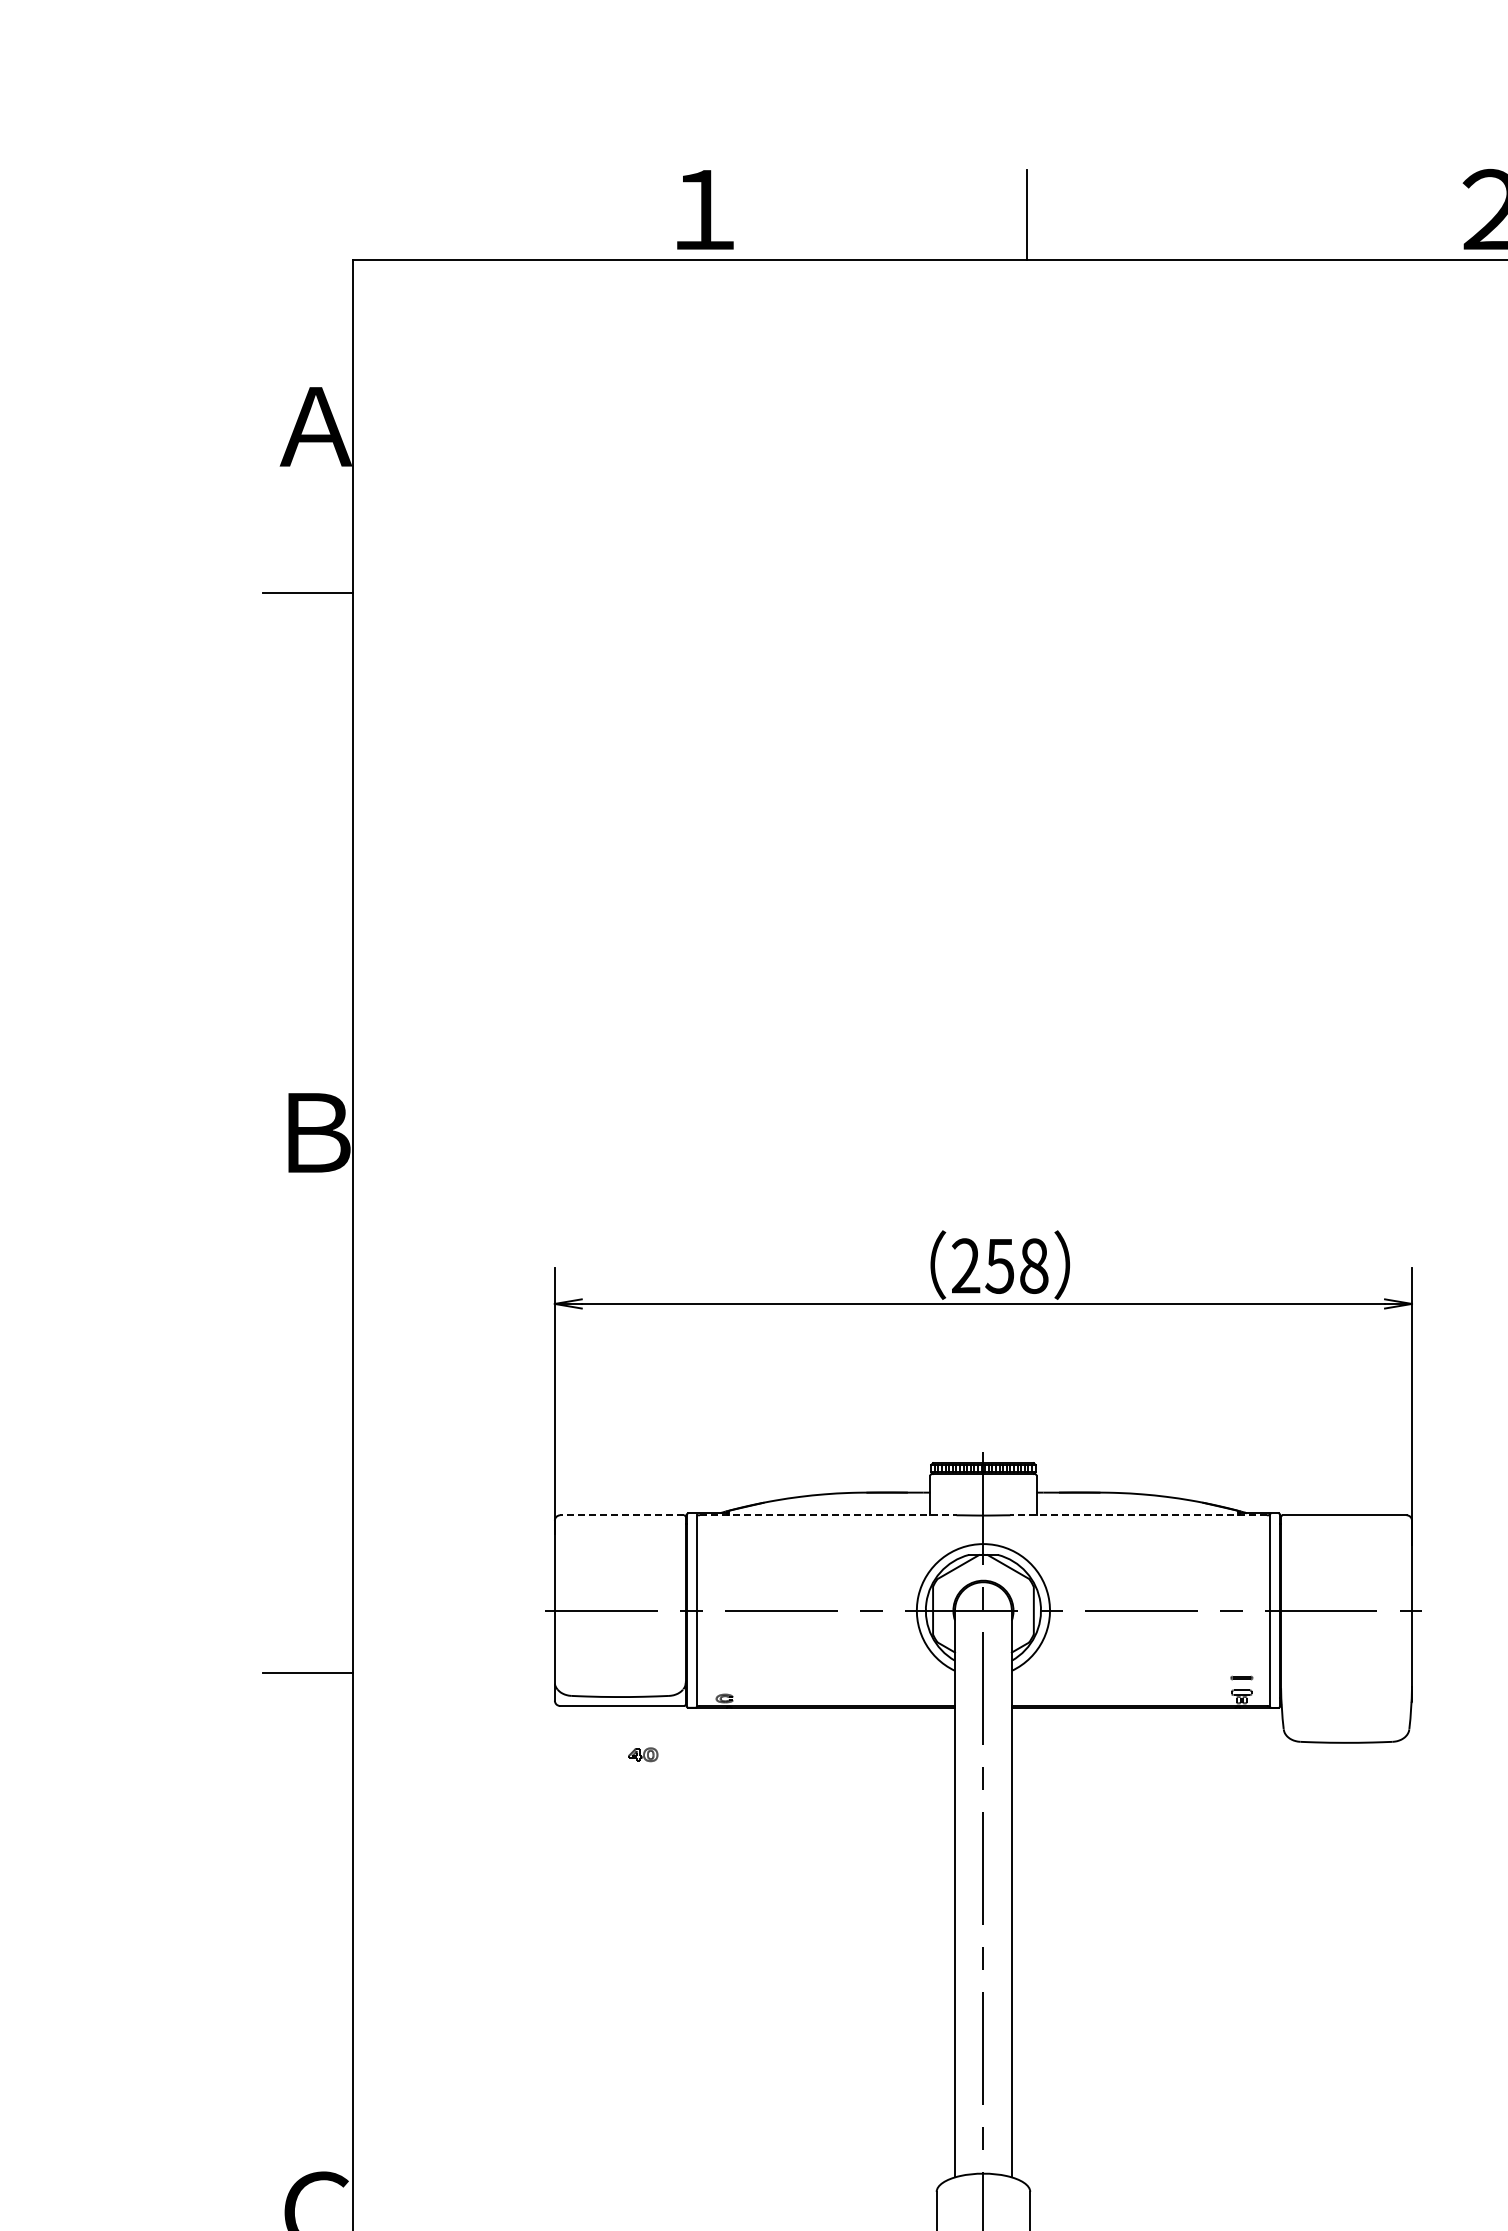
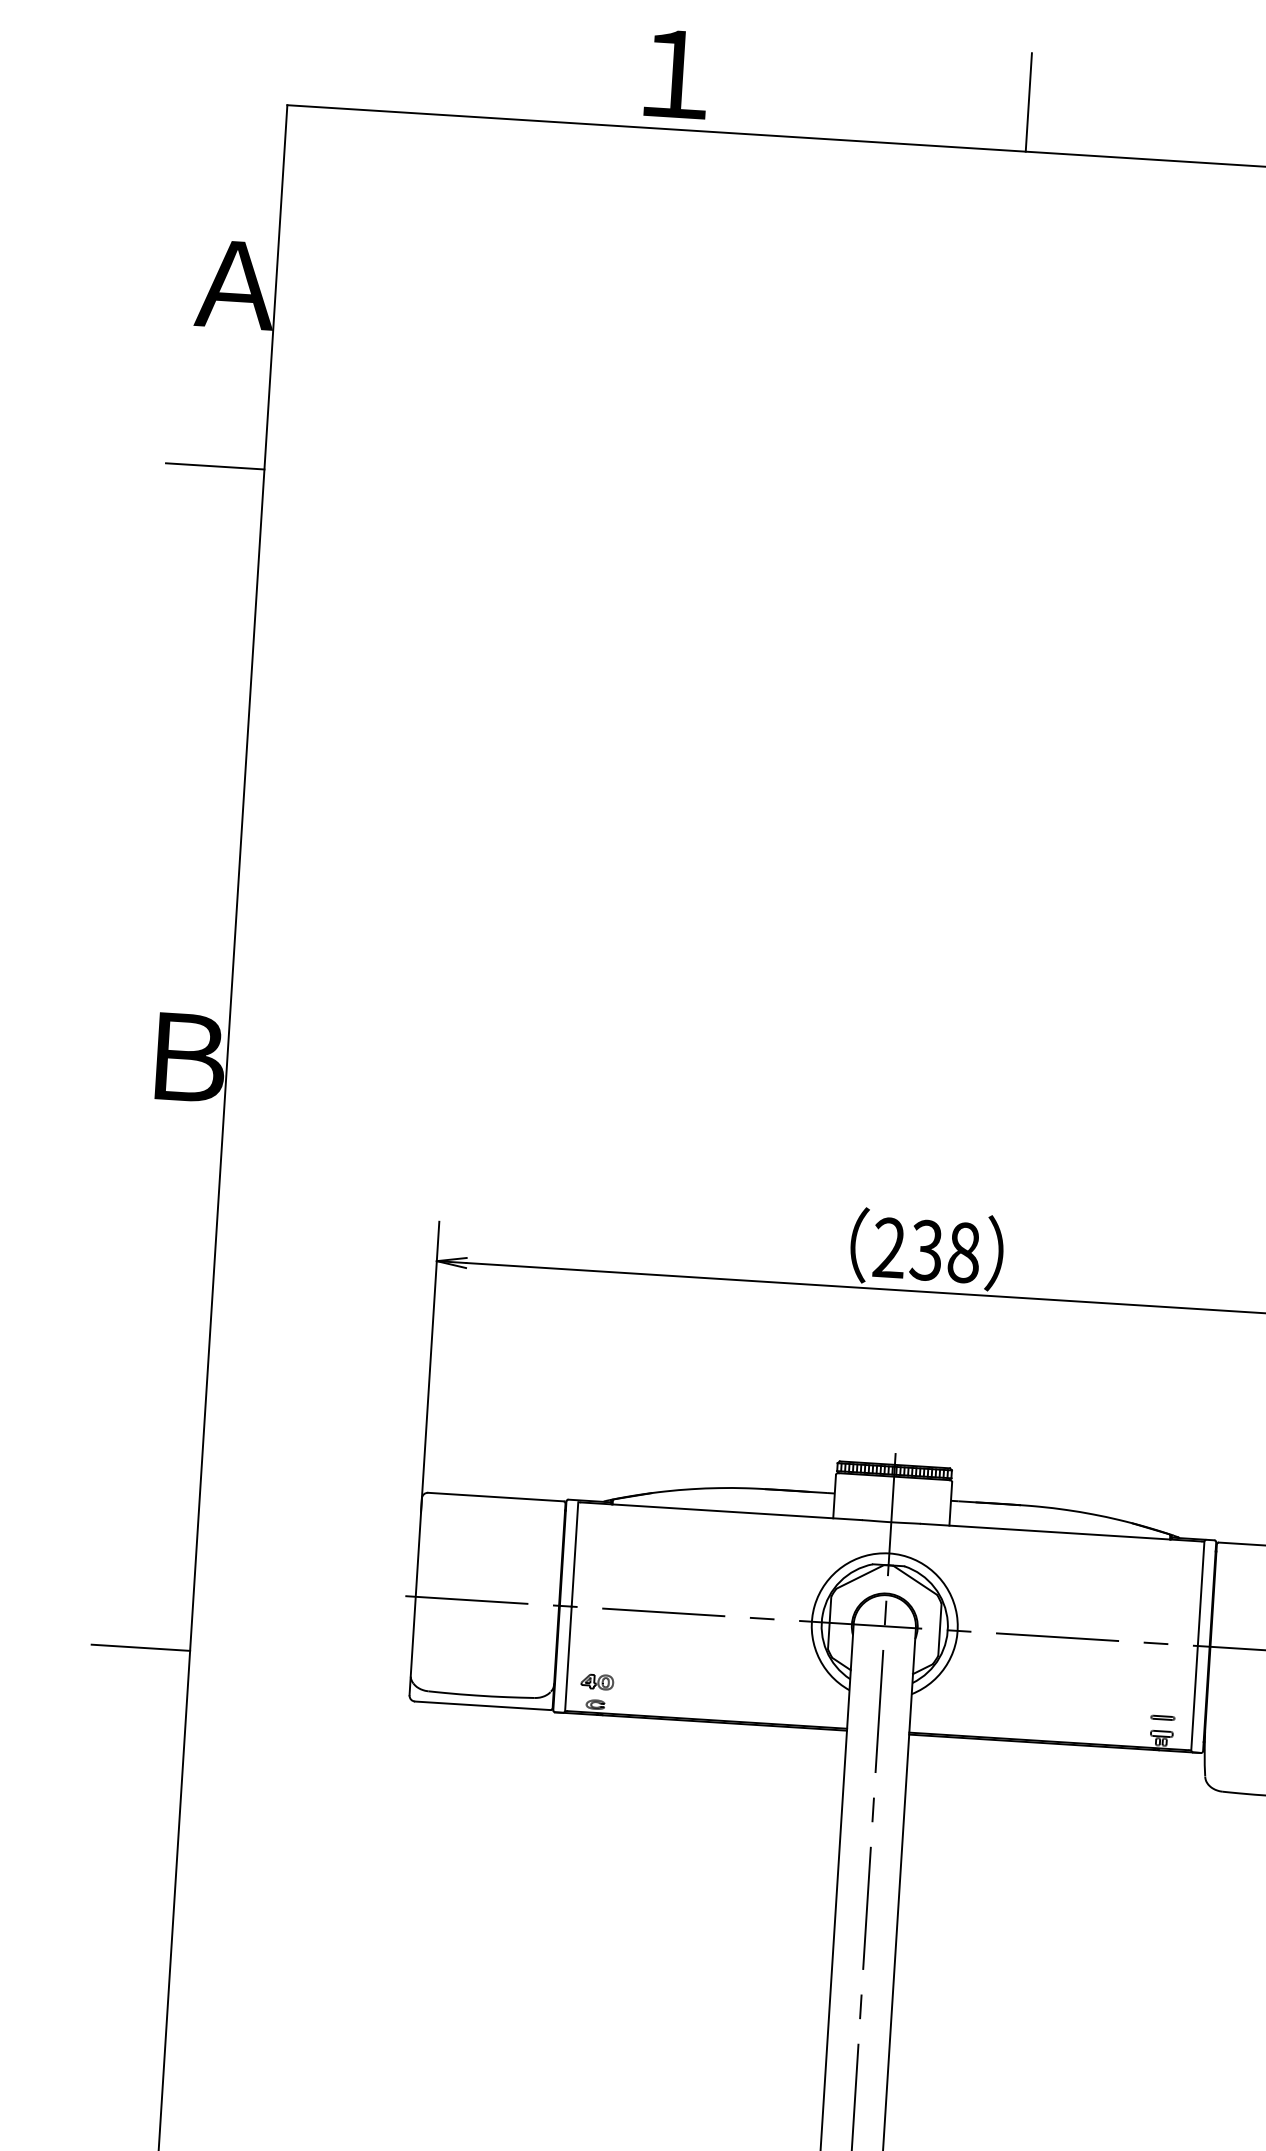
text: (999, 1265) -> (926, 1249), 258 -> 238
line: (622, 1515) -> (496, 1497), dashed -> solid
line: (828, 1515) -> (721, 1511), dashed -> solid
line: (1138, 1515) -> (1061, 1532), dashed -> solid
part: (643, 1754) -> (597, 1681), moved

